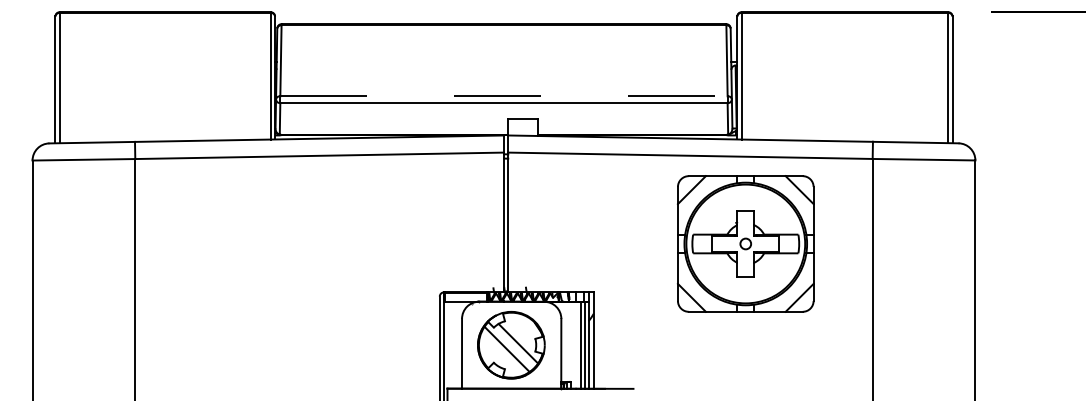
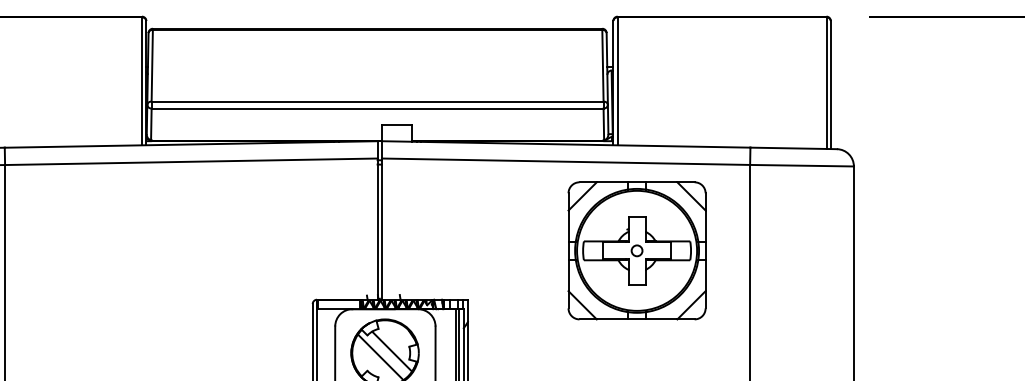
line: (503, 96) -> (377, 101), dashed -> solid
part: (745, 243) -> (636, 250), moved

